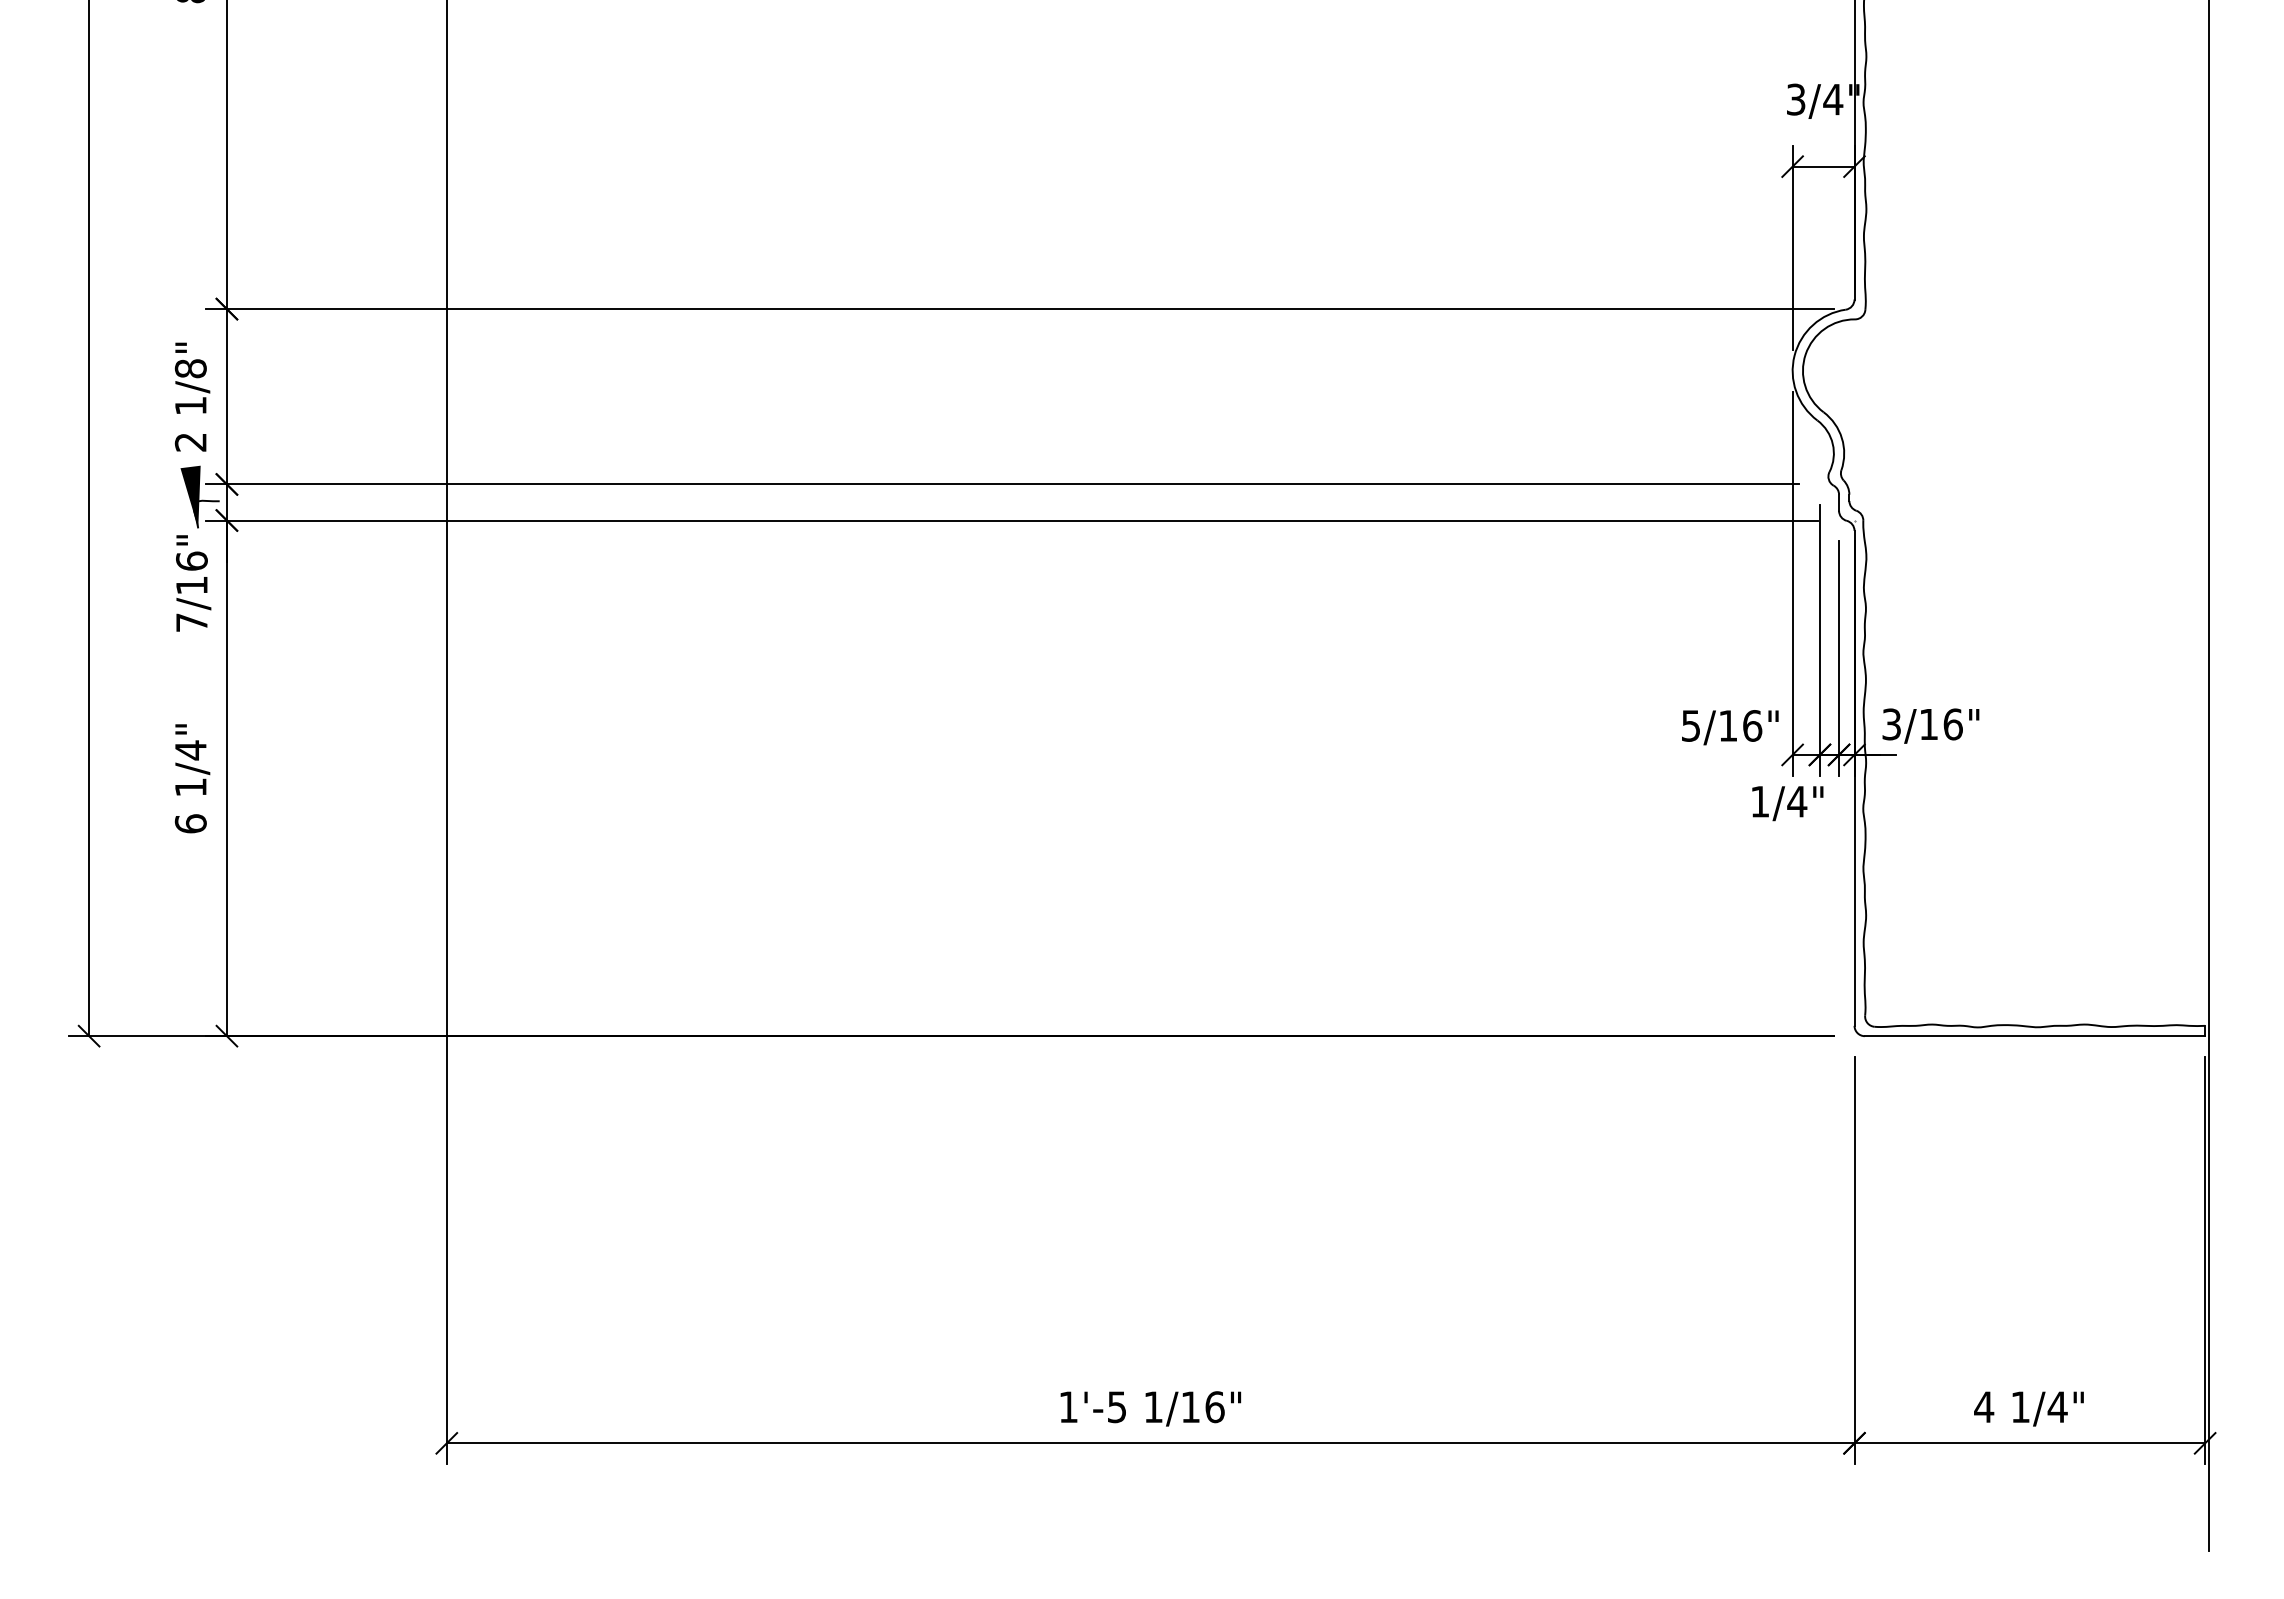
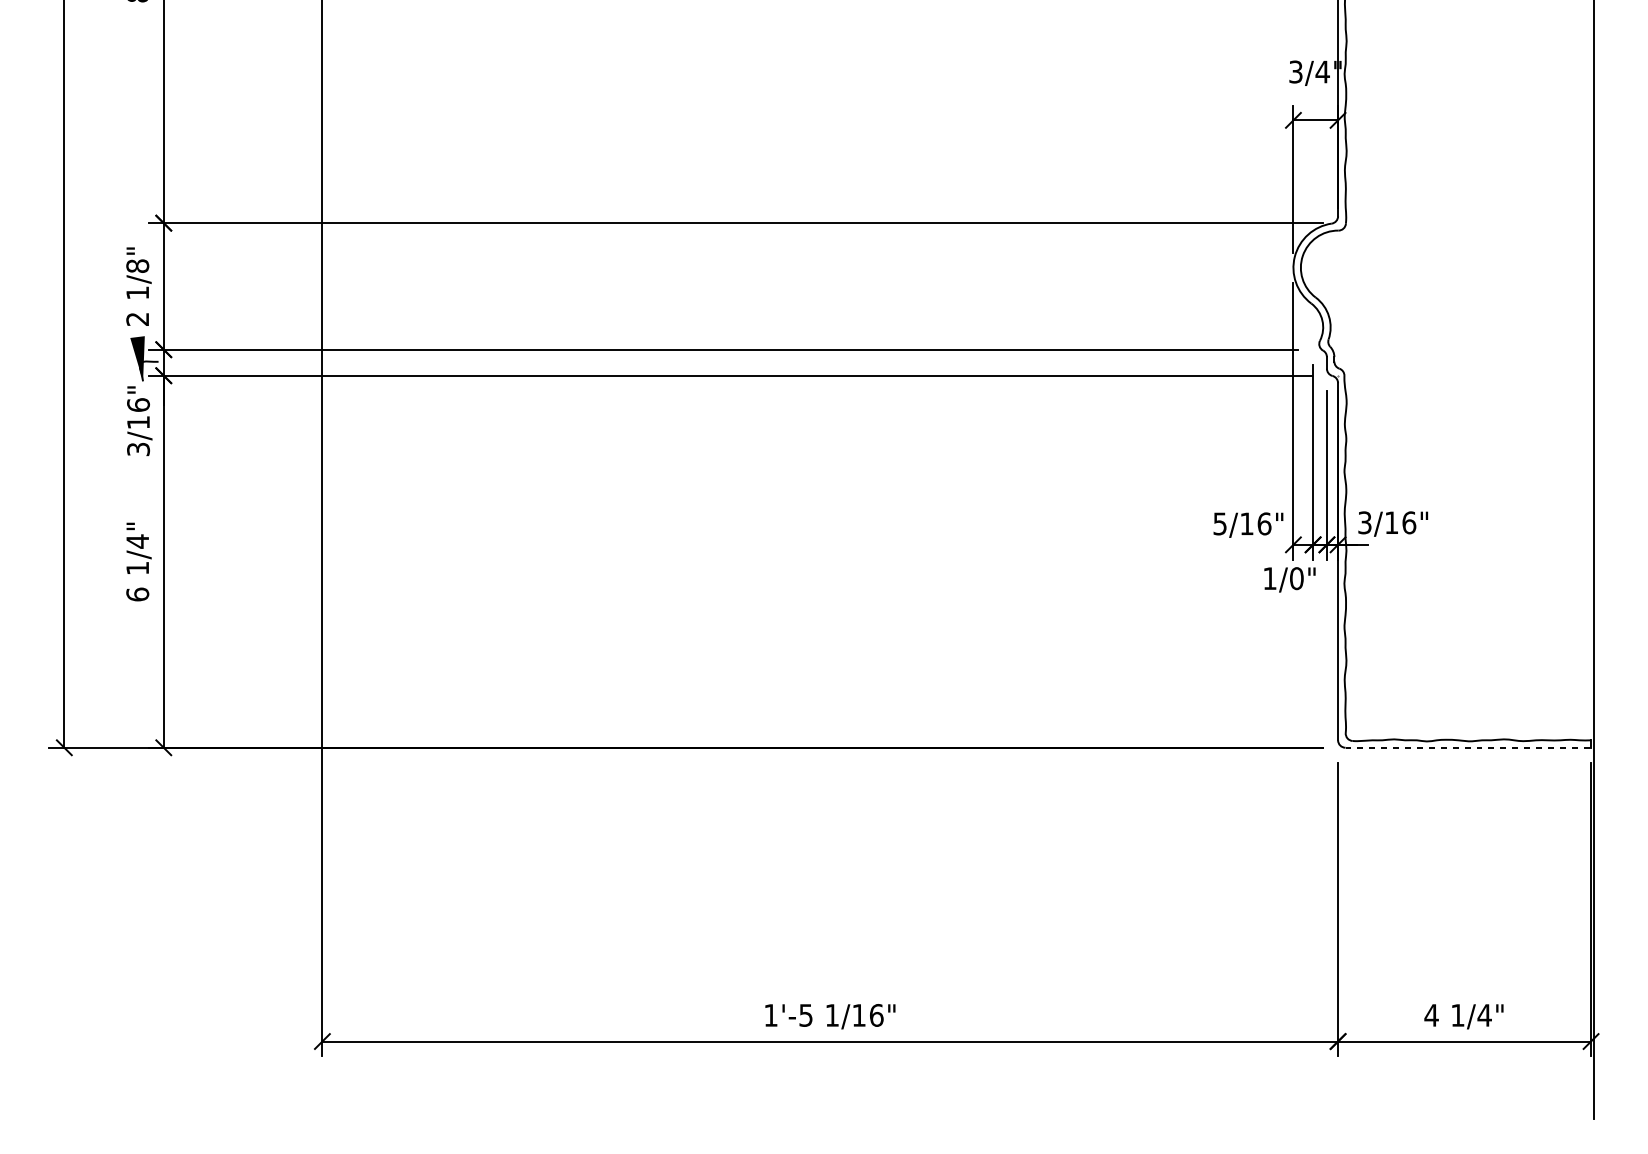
text: (191, 622) -> (138, 449), 7/16" -> 3/16"
text: (1797, 801) -> (1296, 578), 1/4" -> 1/0"
line: (2035, 1036) -> (1468, 747), solid -> dashed

